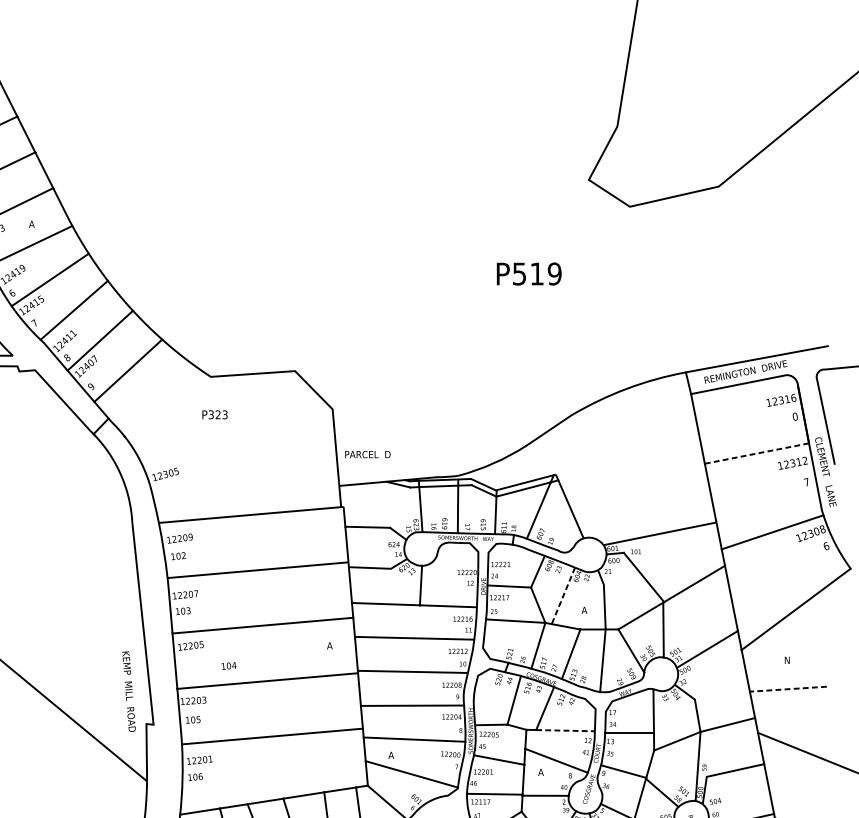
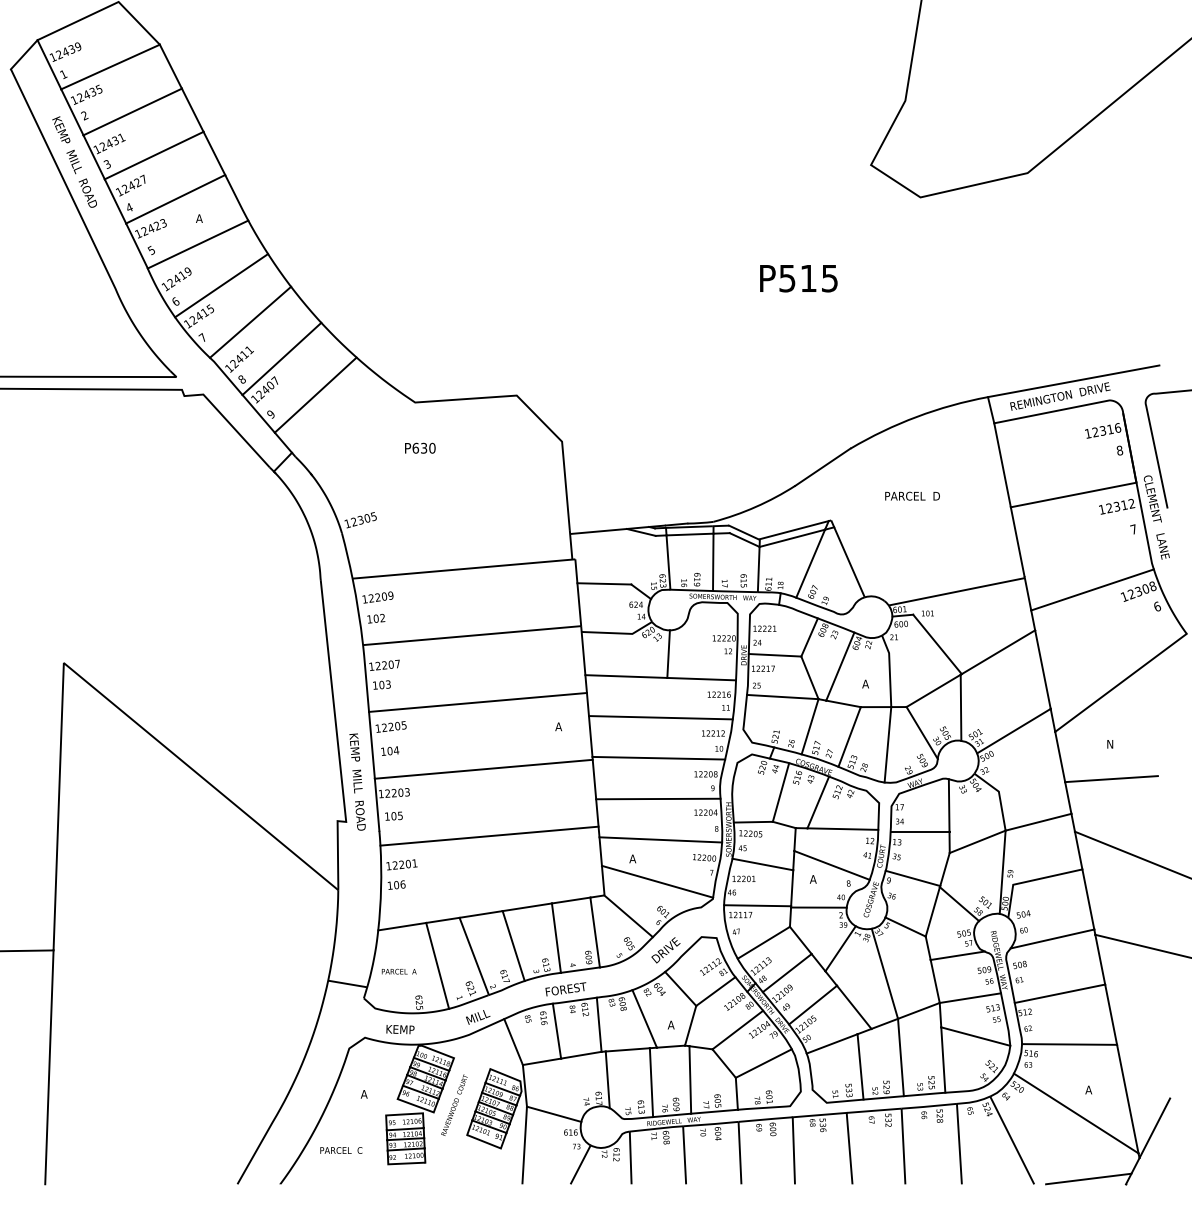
text: (554, 274) -> (829, 278), P519 -> P515
text: (217, 414) -> (423, 447), P323 -> P630
text: (794, 416) -> (1119, 450), 0 -> 8
text: (367, 453) -> (912, 495), moved
line: (756, 453) -> (1073, 495), dashed -> solid
line: (563, 595) -> (840, 666), dashed -> solid
text: (229, 665) -> (390, 750), moved
line: (788, 689) -> (1111, 779), dashed -> solid
text: (128, 691) -> (357, 781), moved
line: (566, 731) -> (843, 829), dashed -> solid

